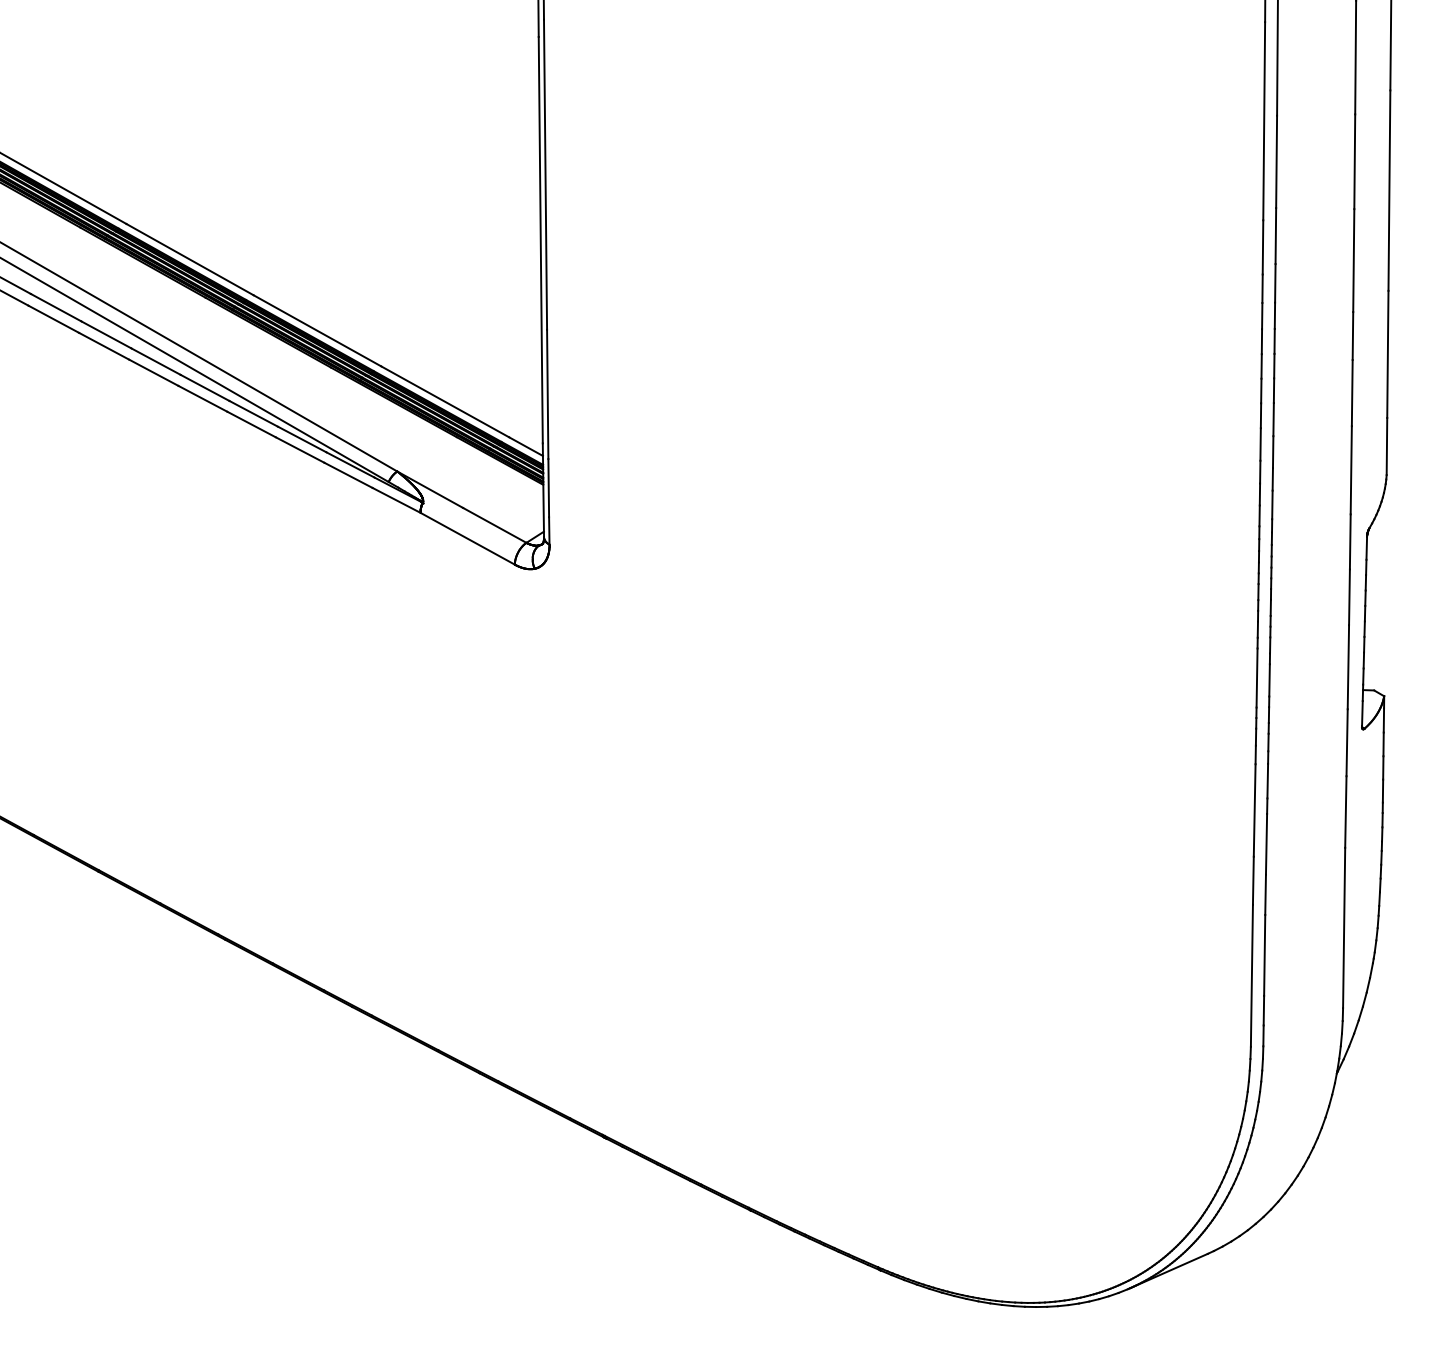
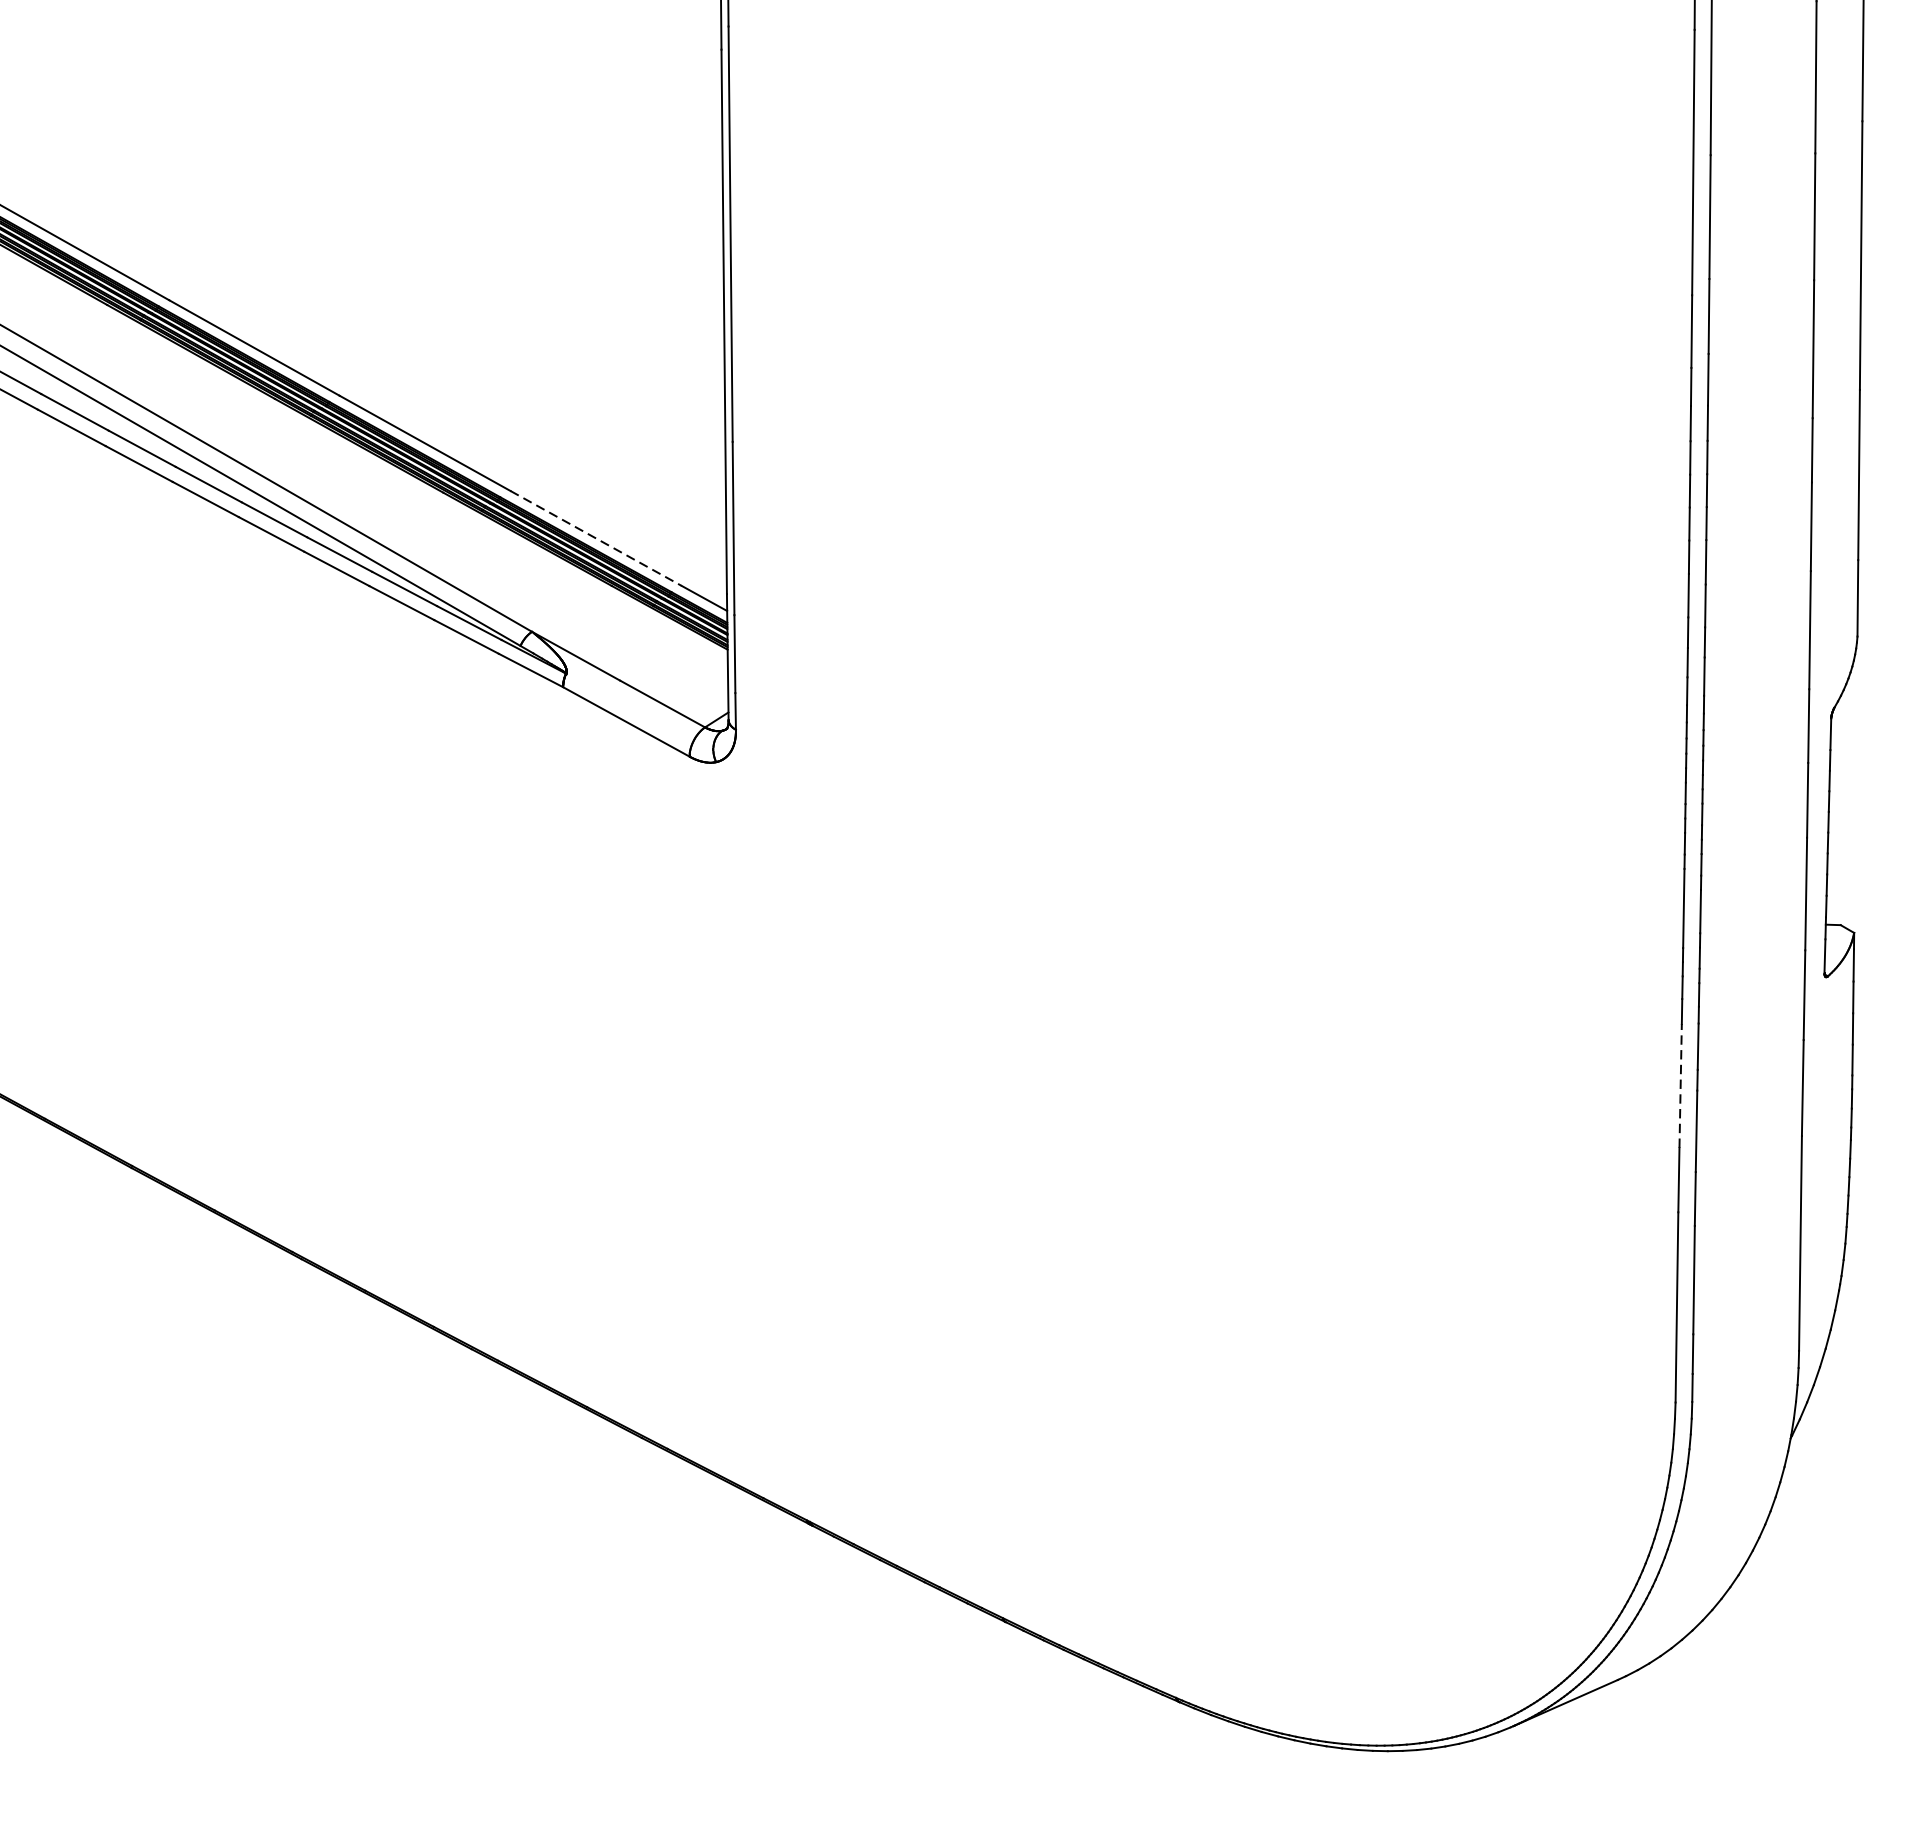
line: (445, 402) -> (596, 539), solid -> dashed
line: (1254, 809) -> (1680, 1084), solid -> dashed

